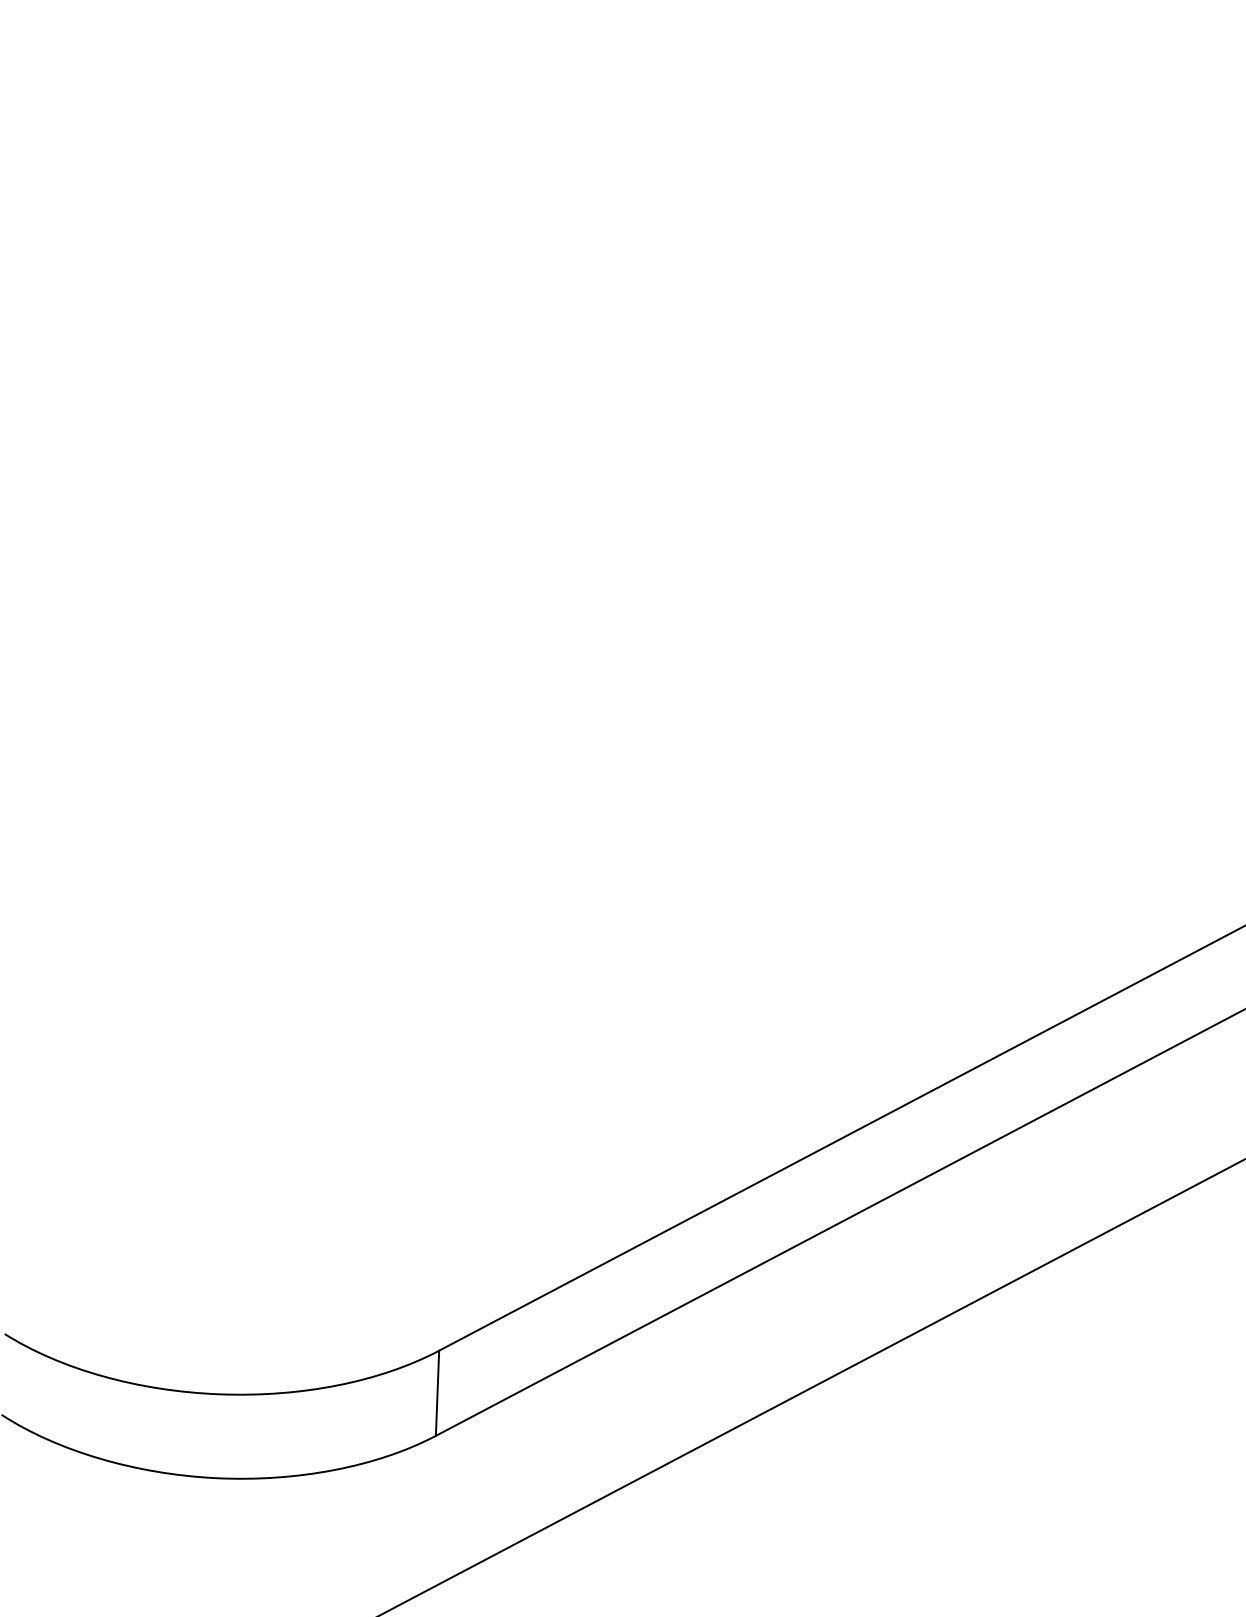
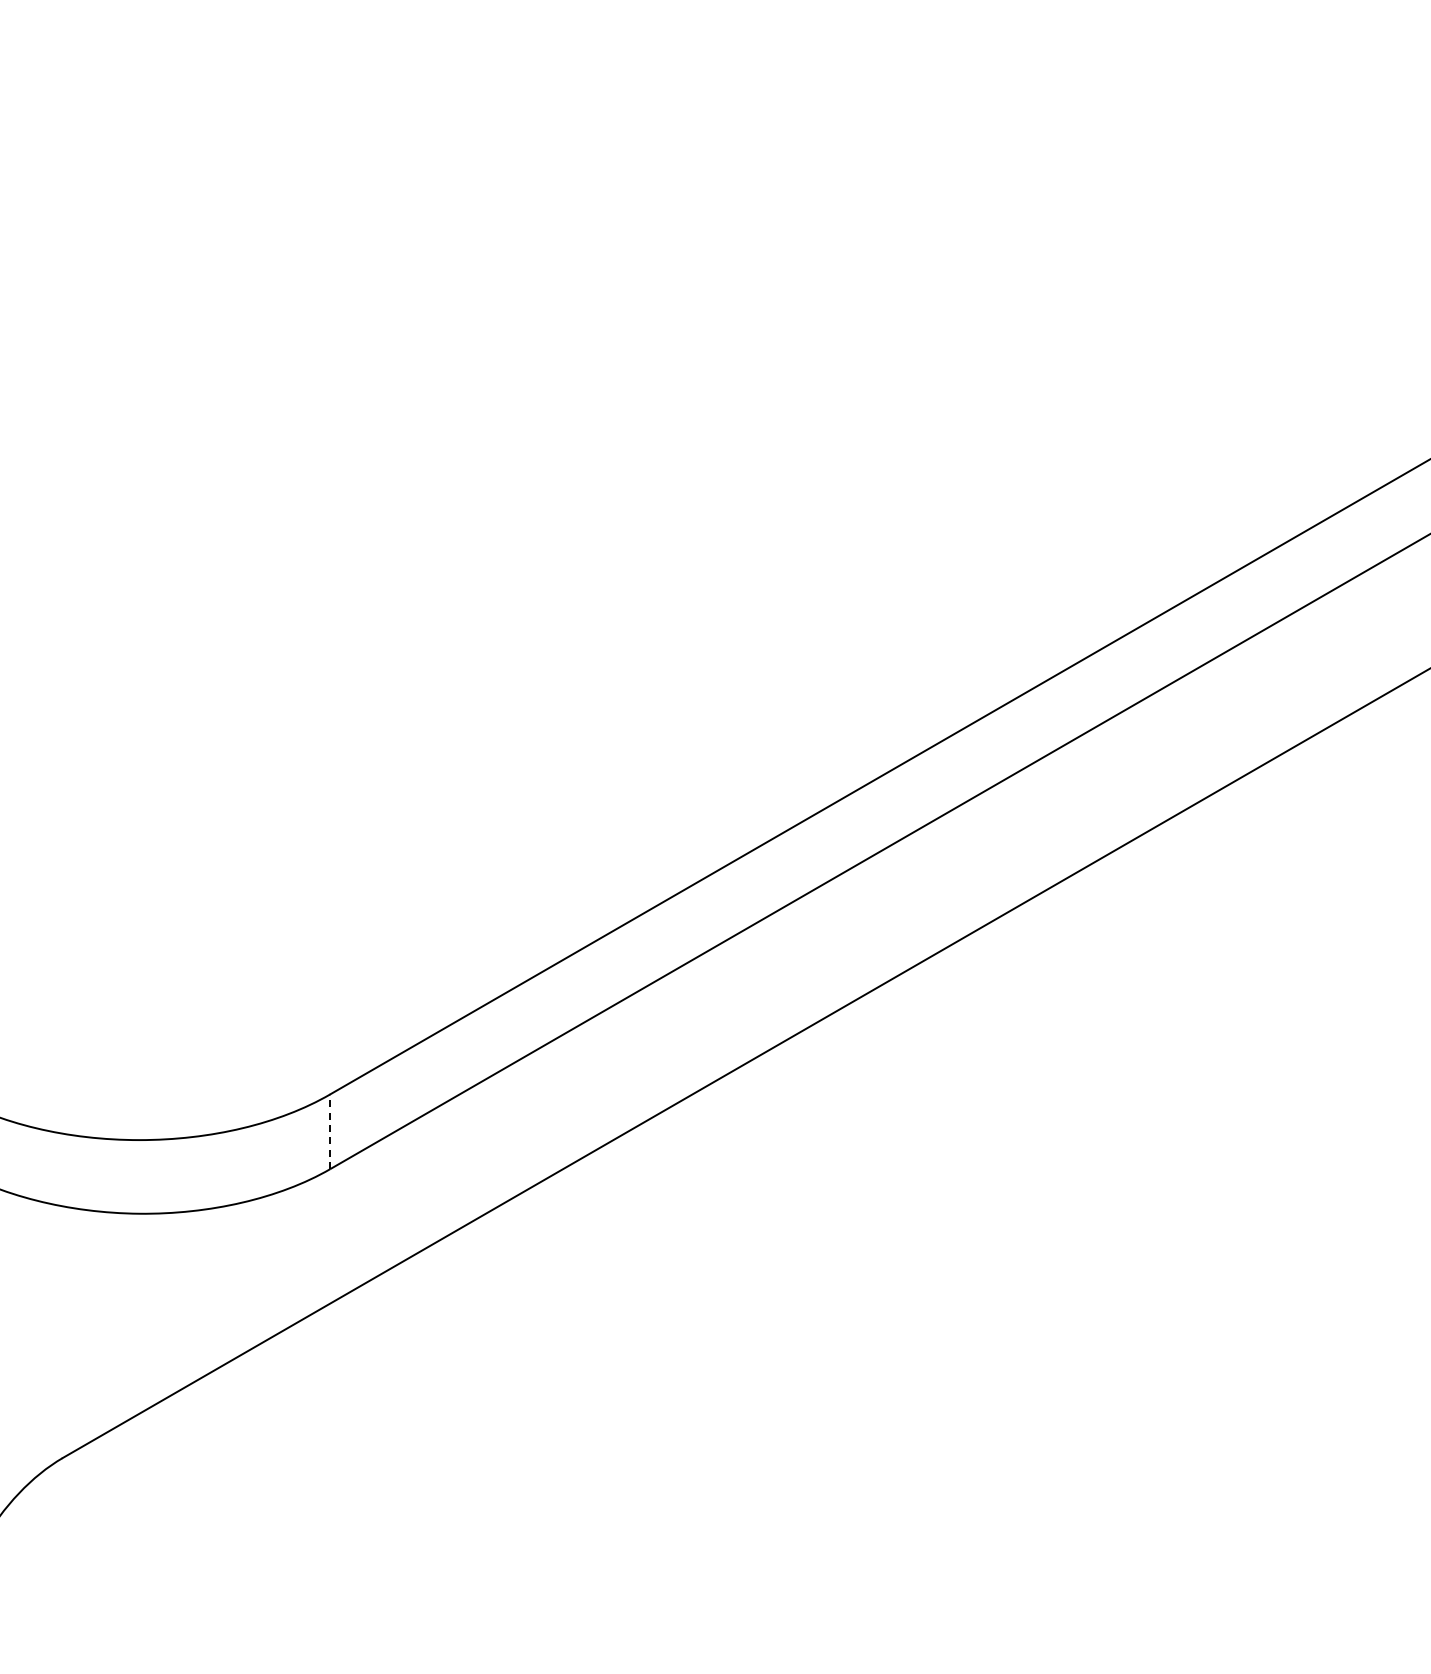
line: (438, 1392) -> (330, 1131), solid -> dashed

